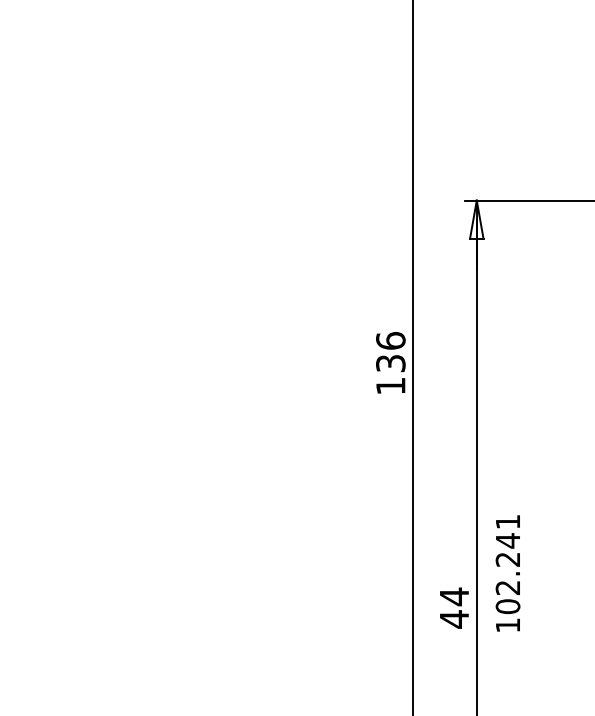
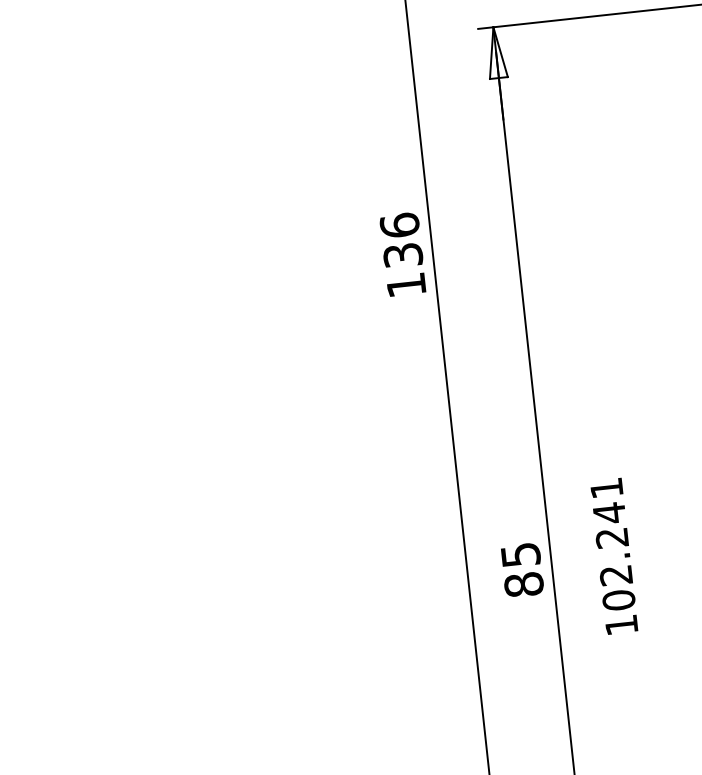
text: (507, 573) -> (613, 556), moved
text: (454, 607) -> (522, 569), 44 -> 85

